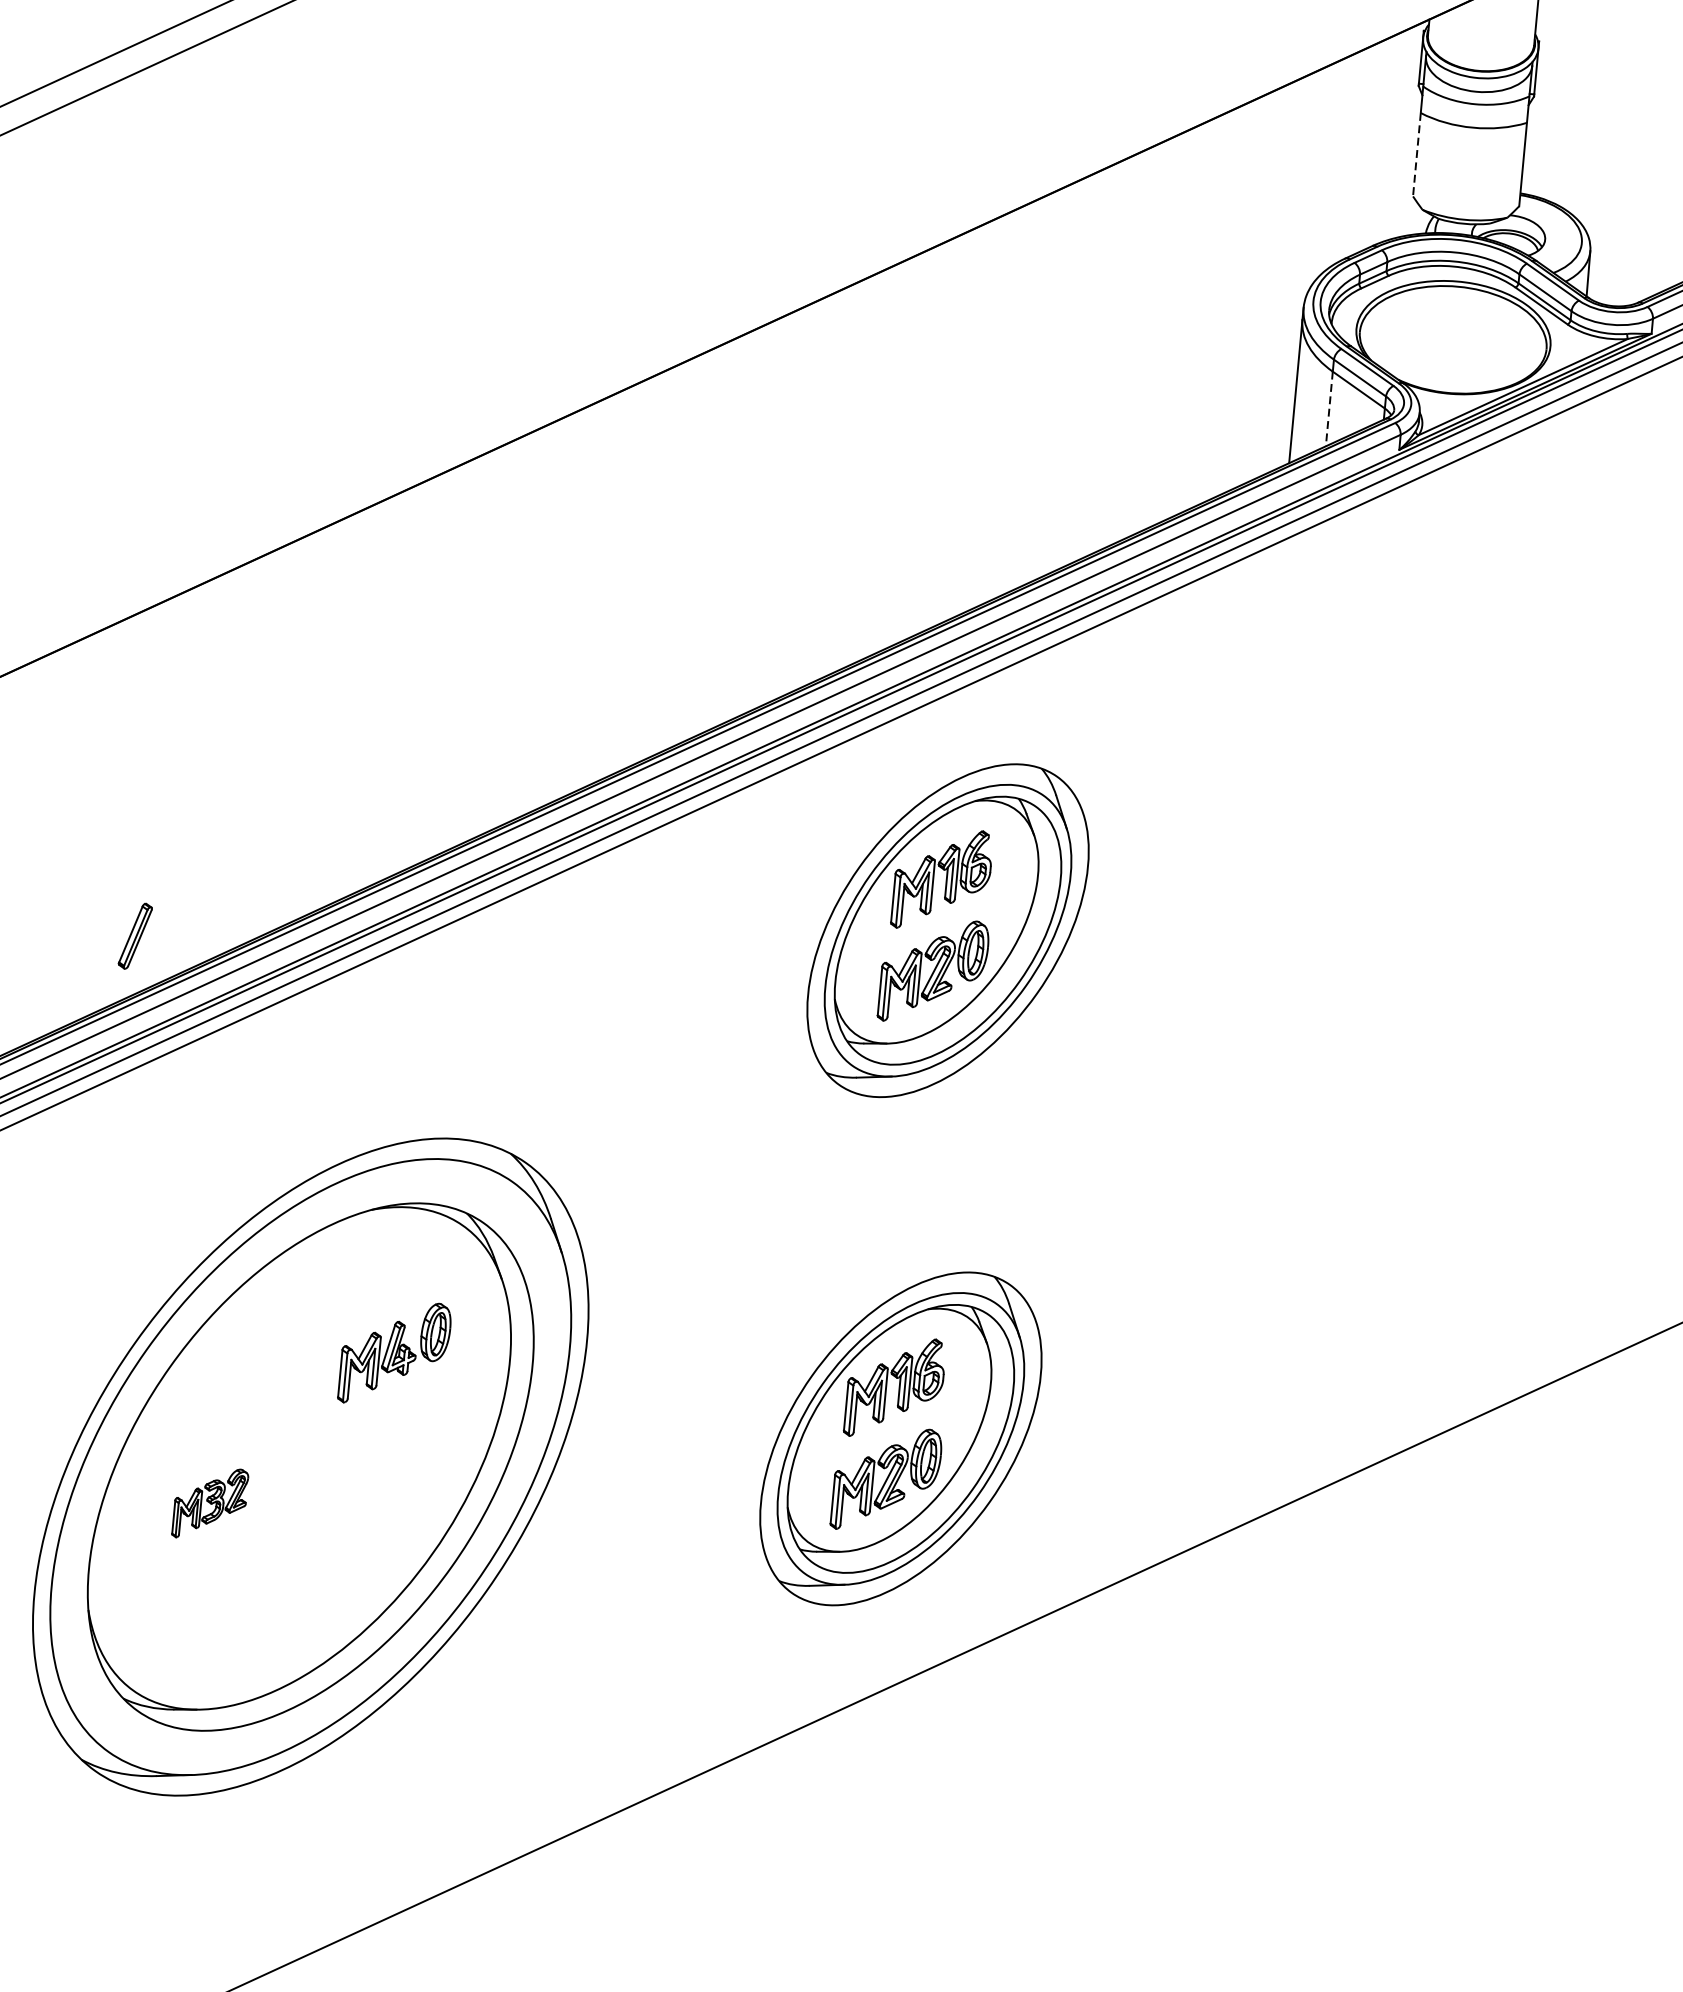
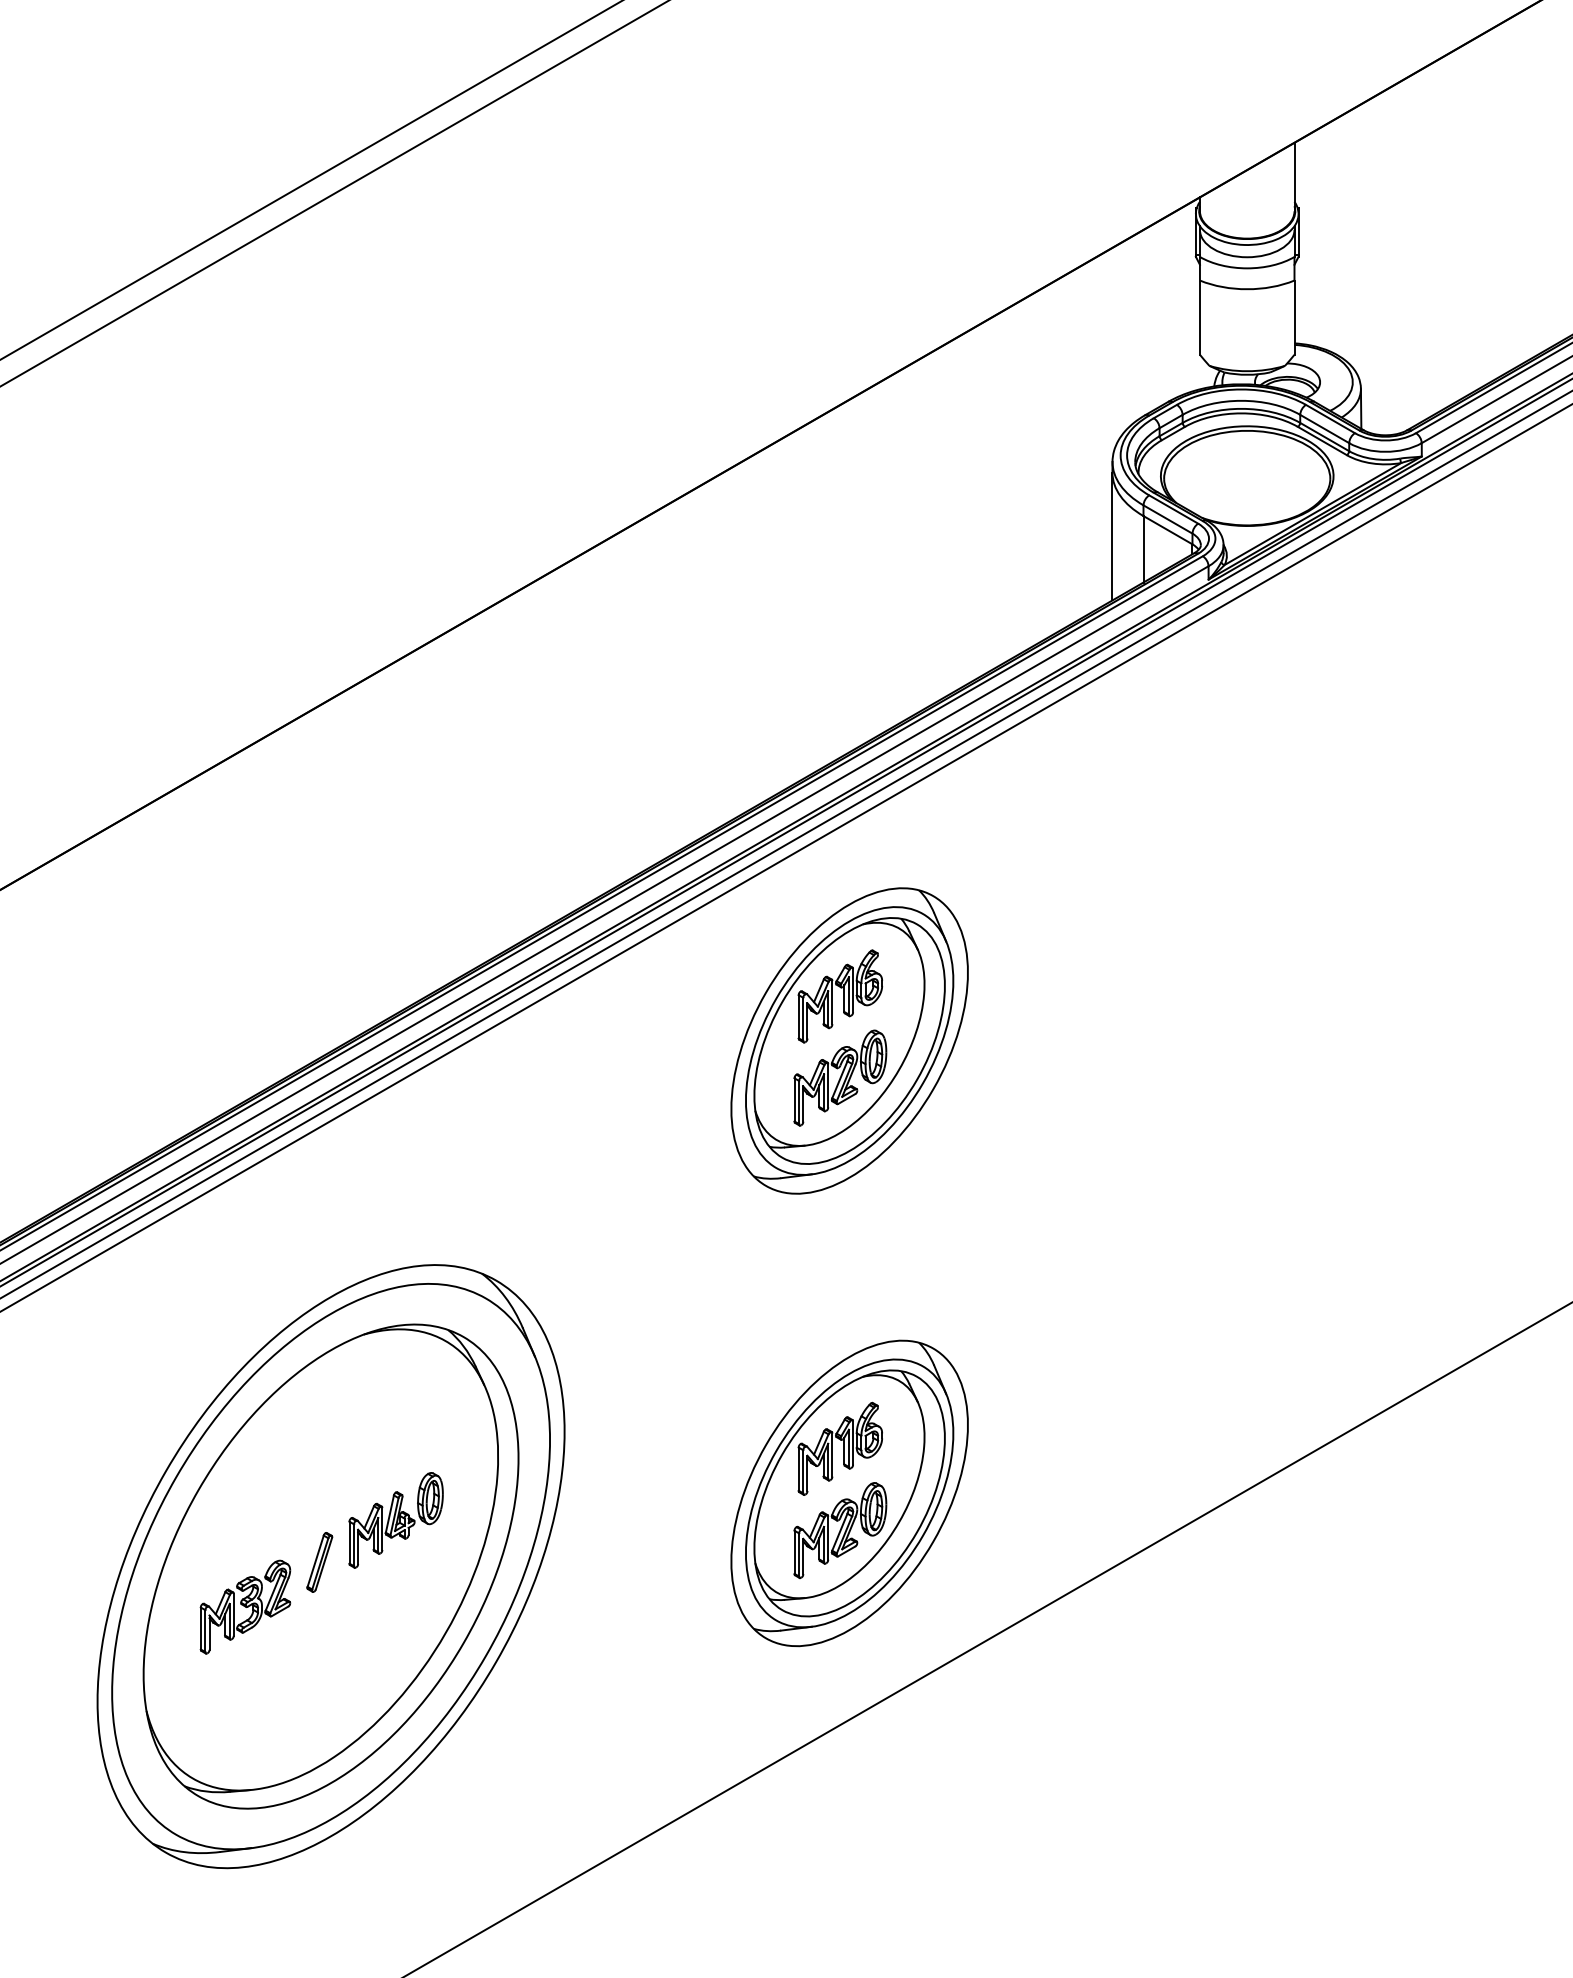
line: (1416, 155) -> (1199, 318), dashed -> solid
line: (1329, 409) -> (1143, 549), dashed -> solid
part: (135, 936) -> (319, 1562), moved
part: (394, 1353) -> (395, 1520), moved
part: (210, 1502) -> (245, 1606), size x1.43

